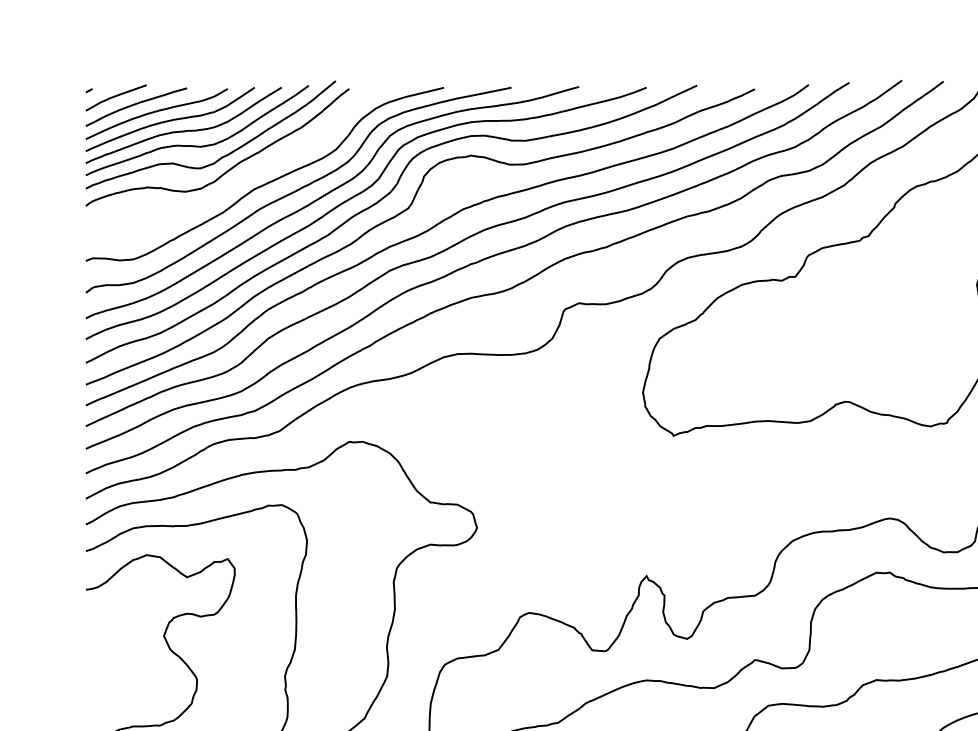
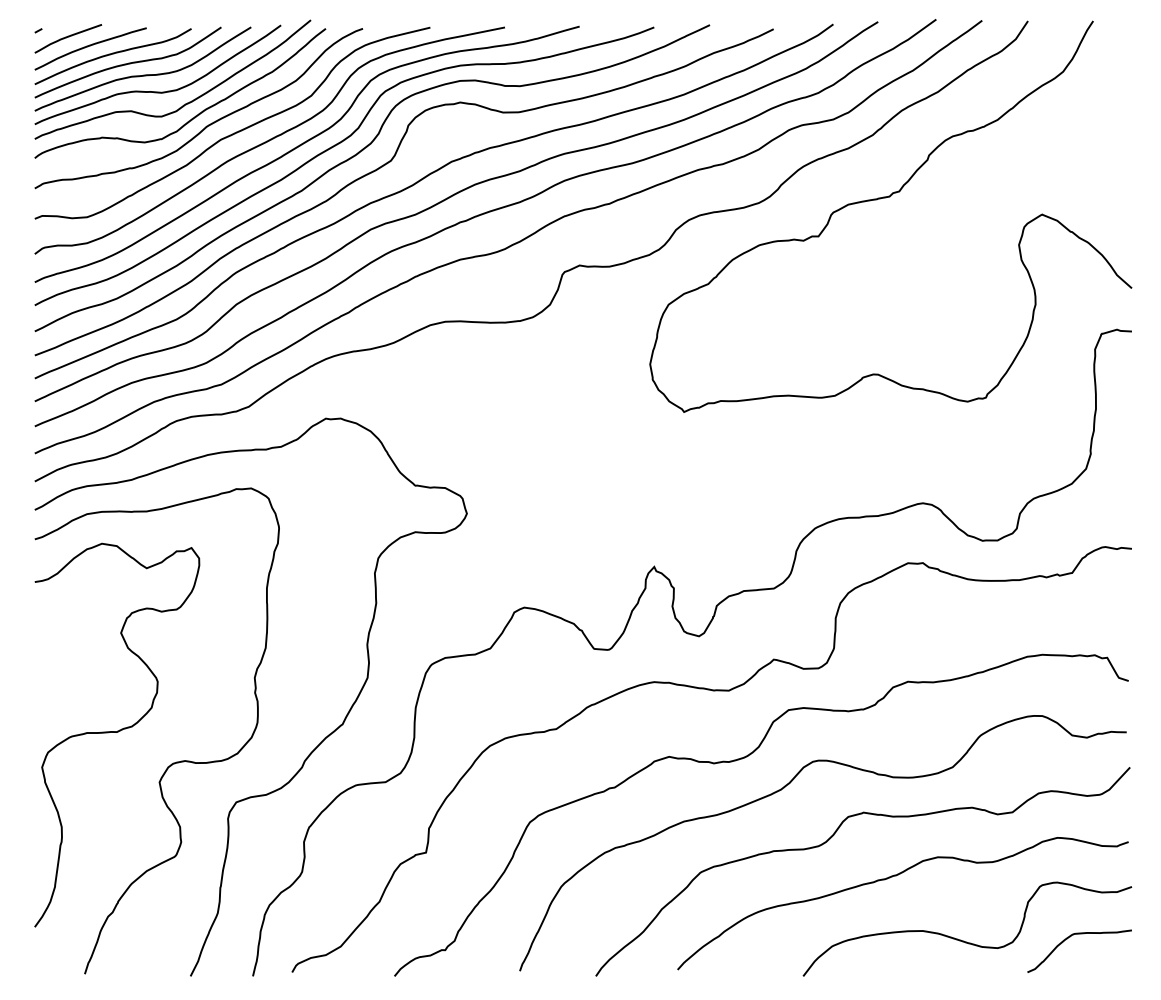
curve: (241, 176) -> (206, 125), added

